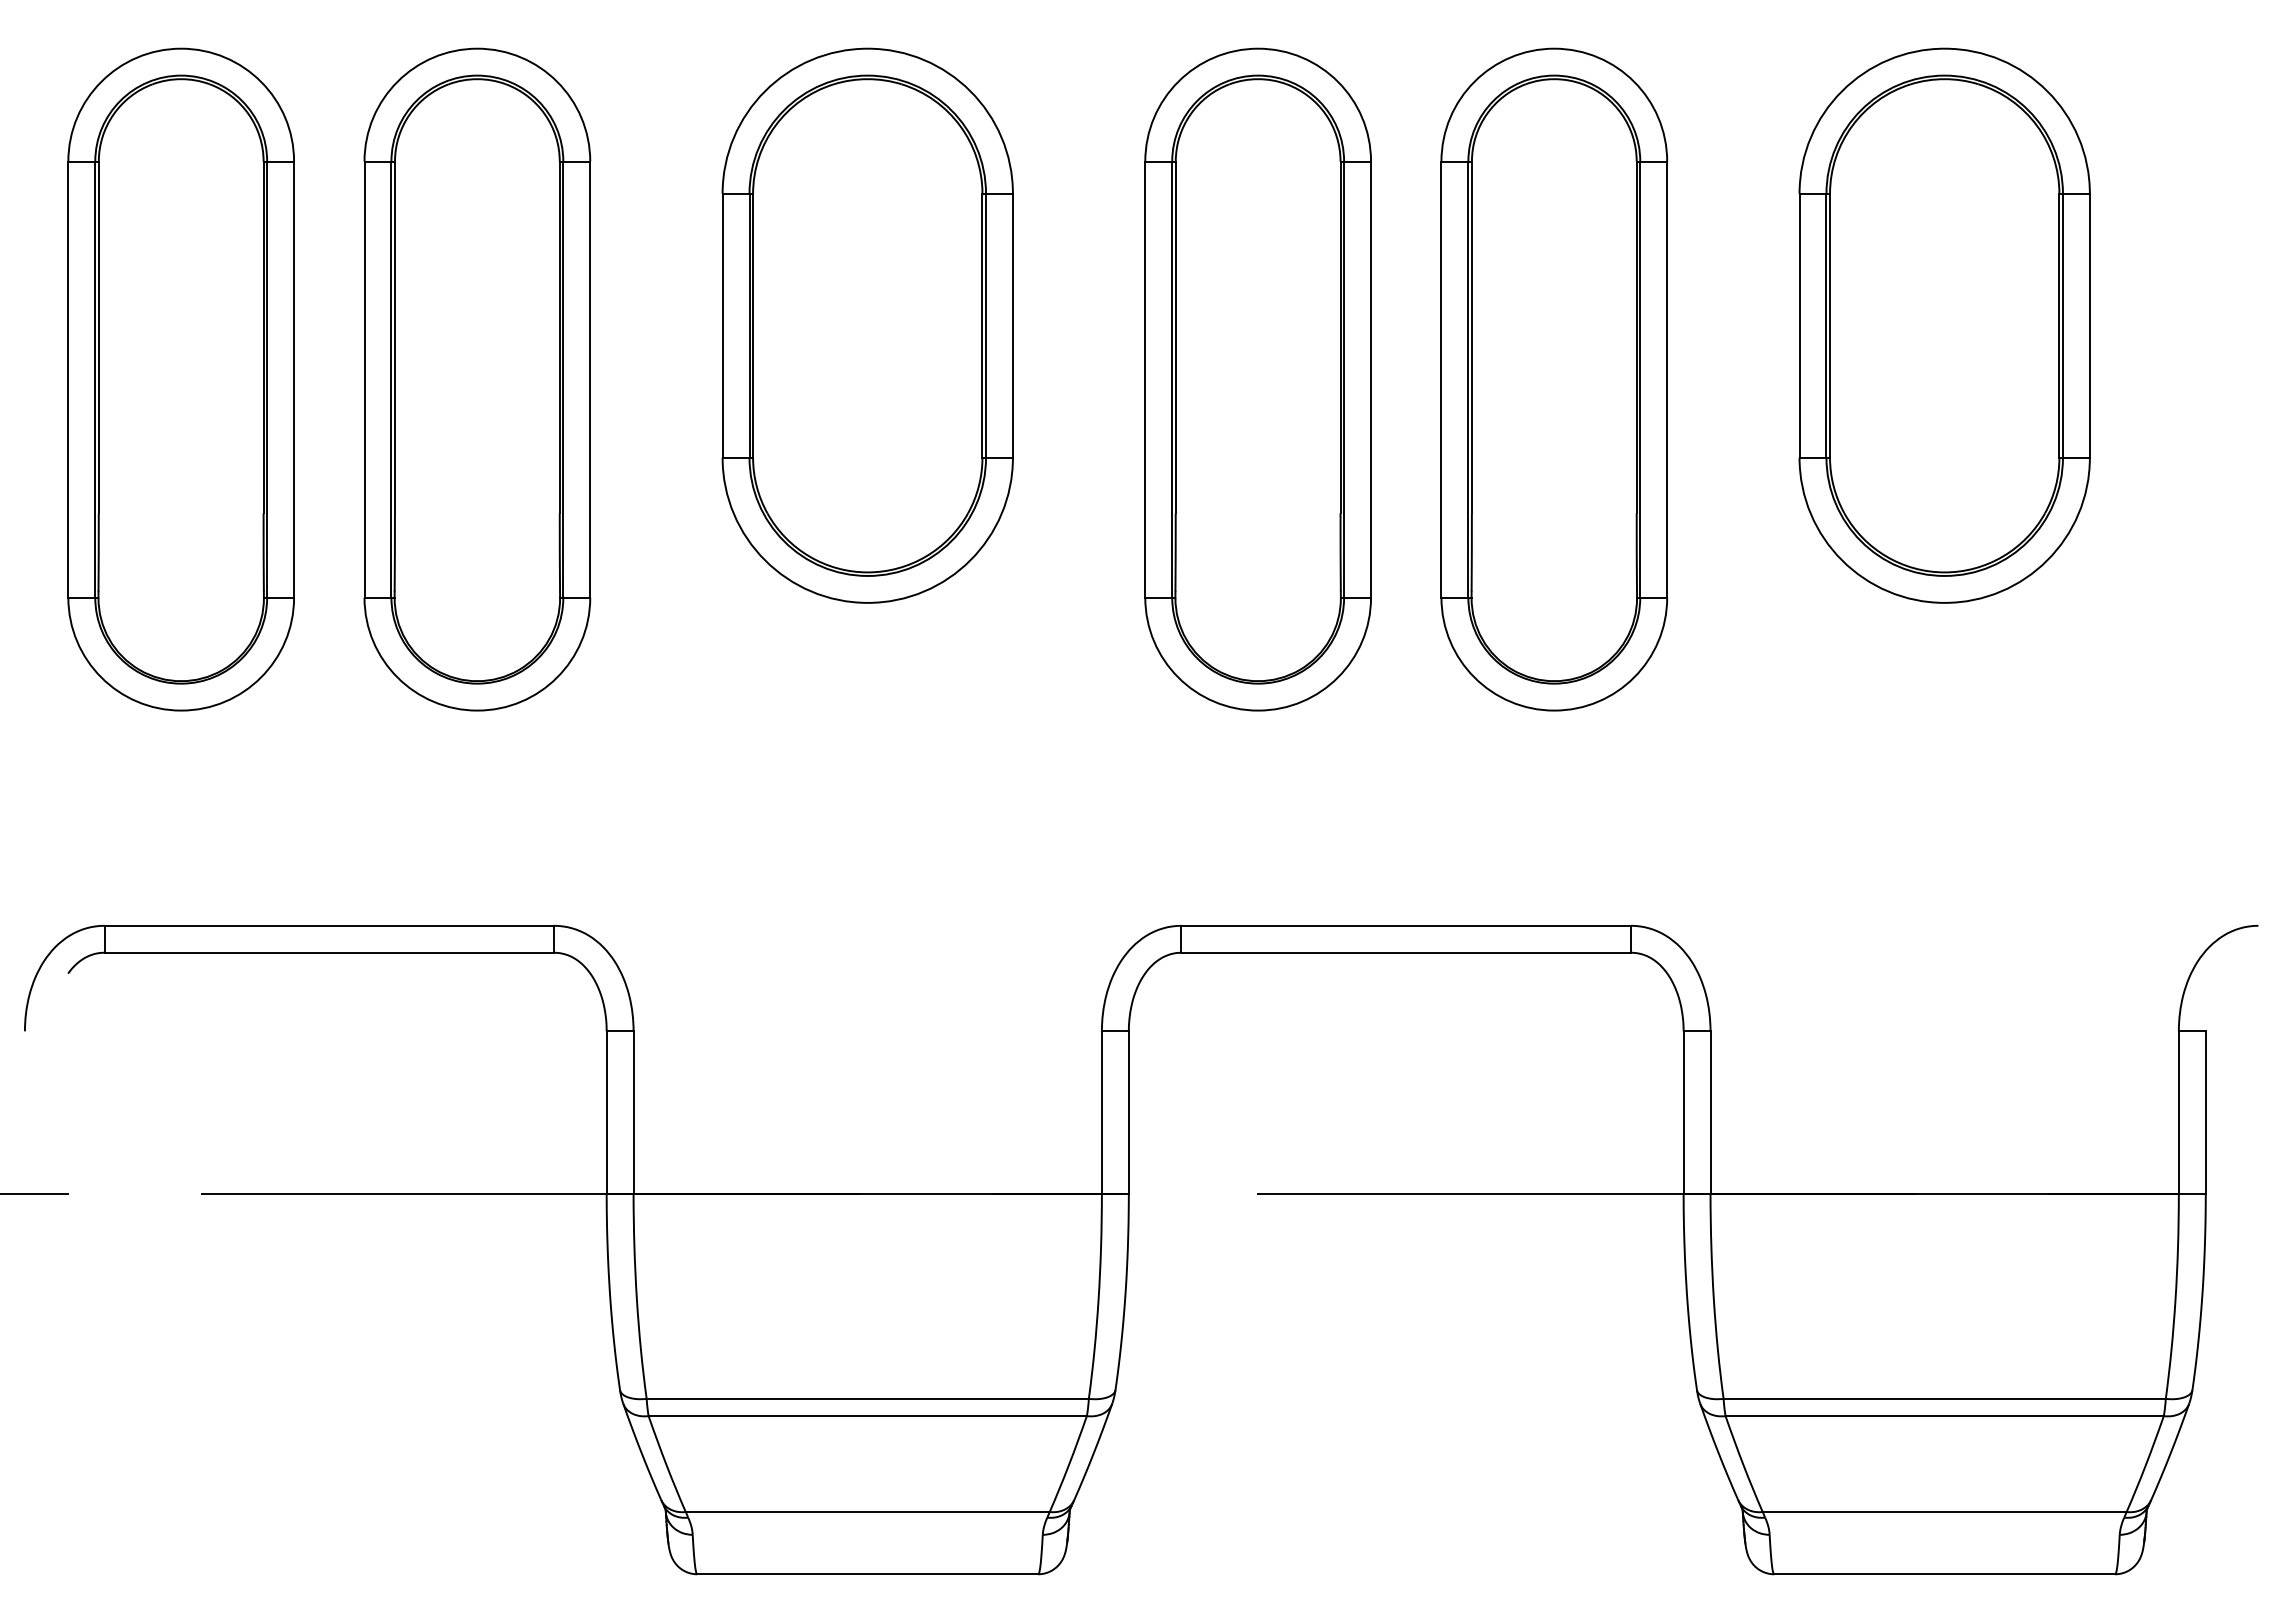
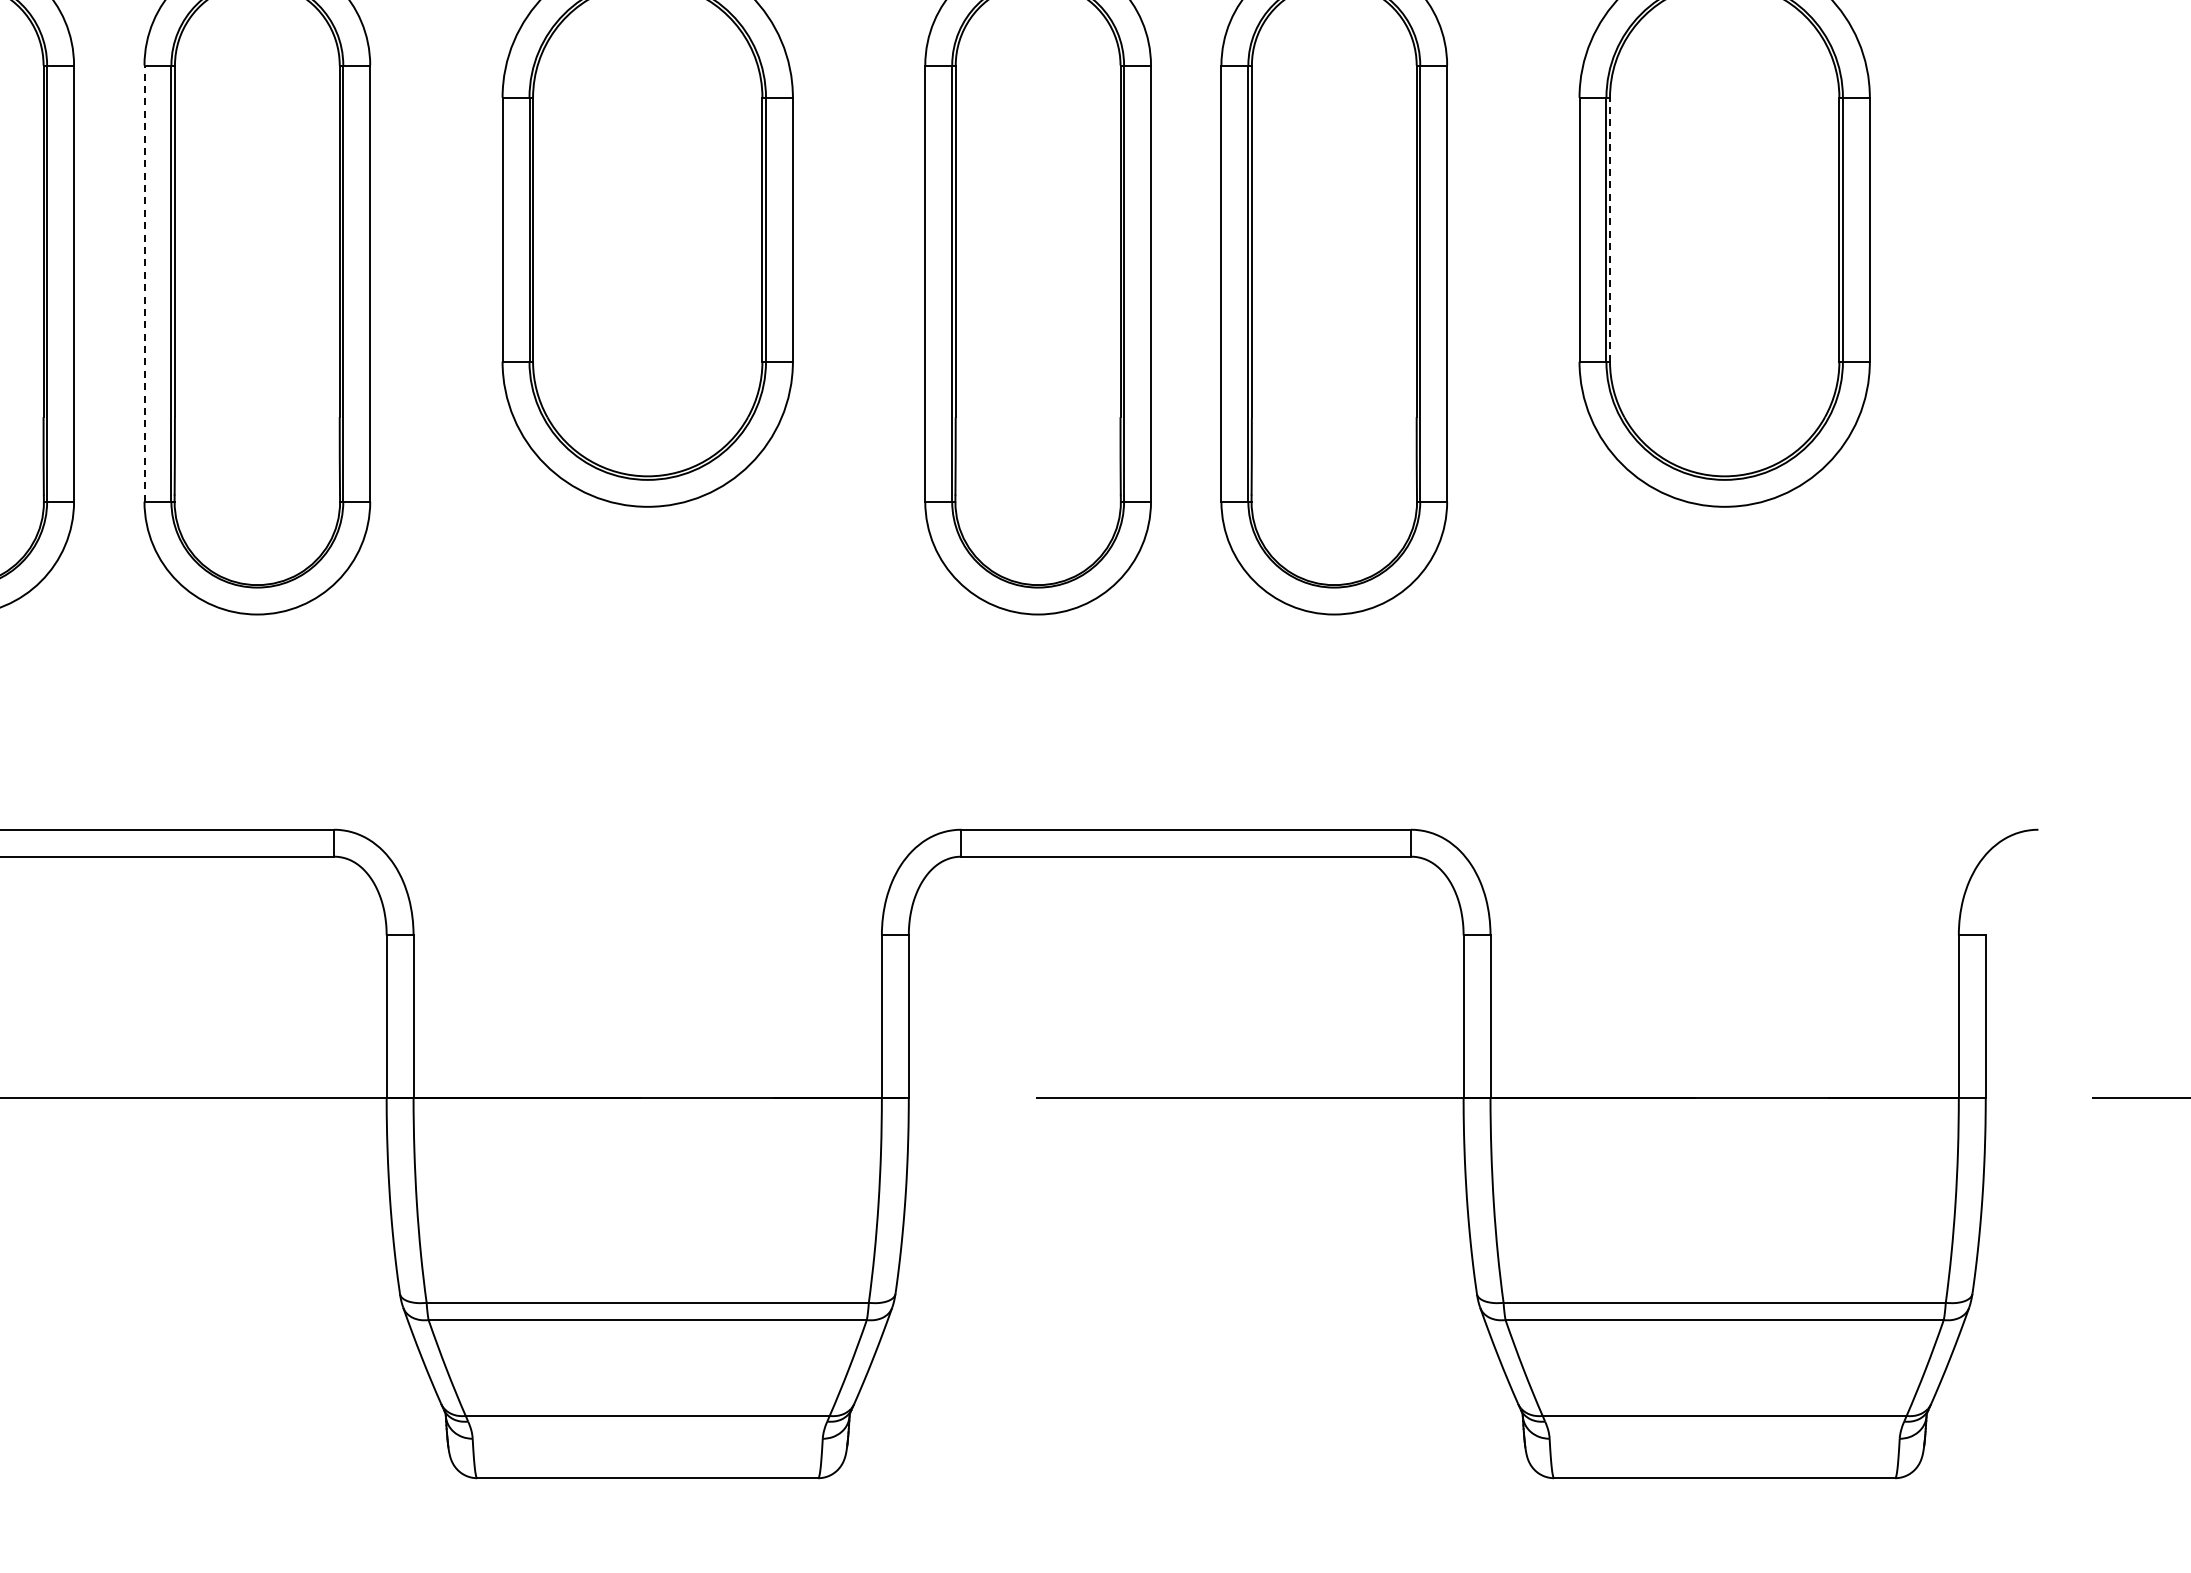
line: (1830, 325) -> (1610, 229), solid -> dashed
line: (364, 379) -> (144, 283), solid -> dashed

